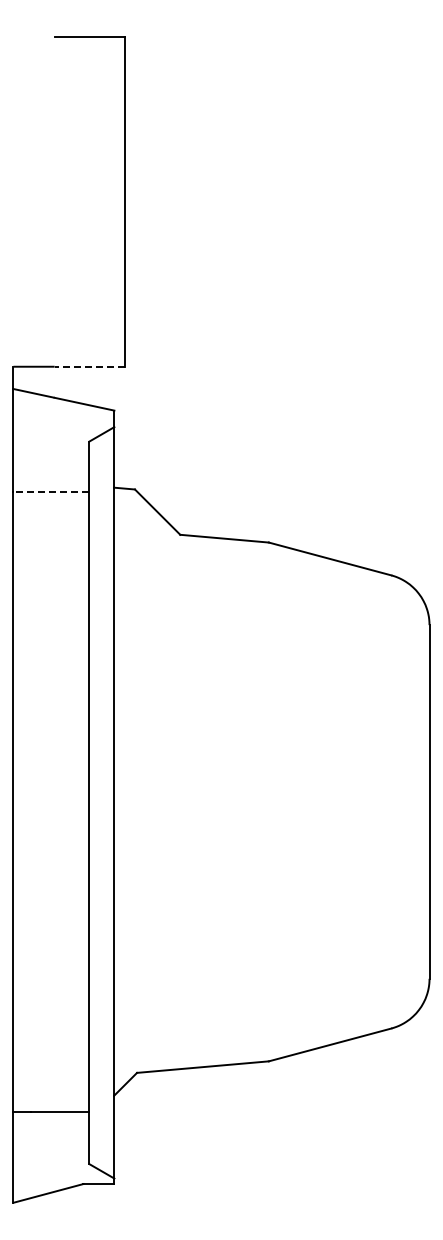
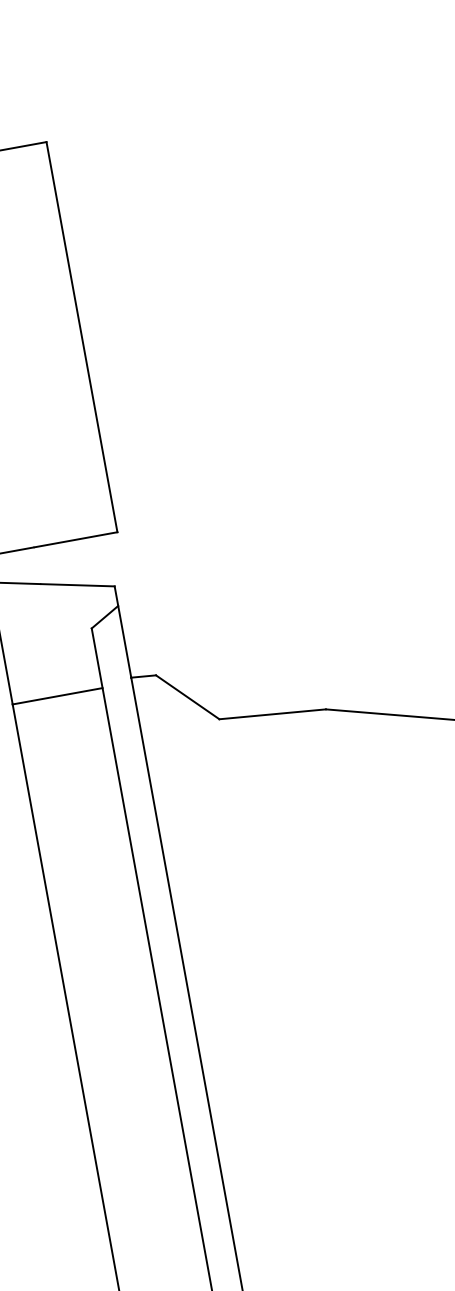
line: (89, 366) -> (75, 539), dashed -> solid
line: (51, 491) -> (57, 695), dashed -> solid

